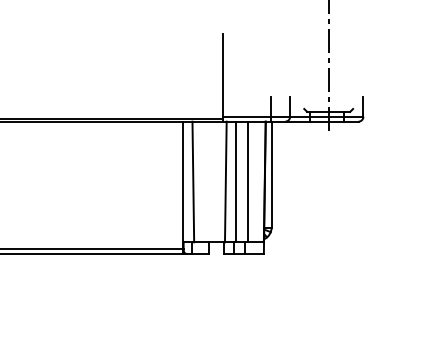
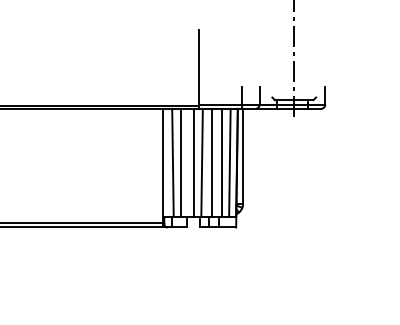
line: (202, 181) -> (181, 162), added
line: (216, 181) -> (193, 162), added
line: (256, 181) -> (229, 162), added

